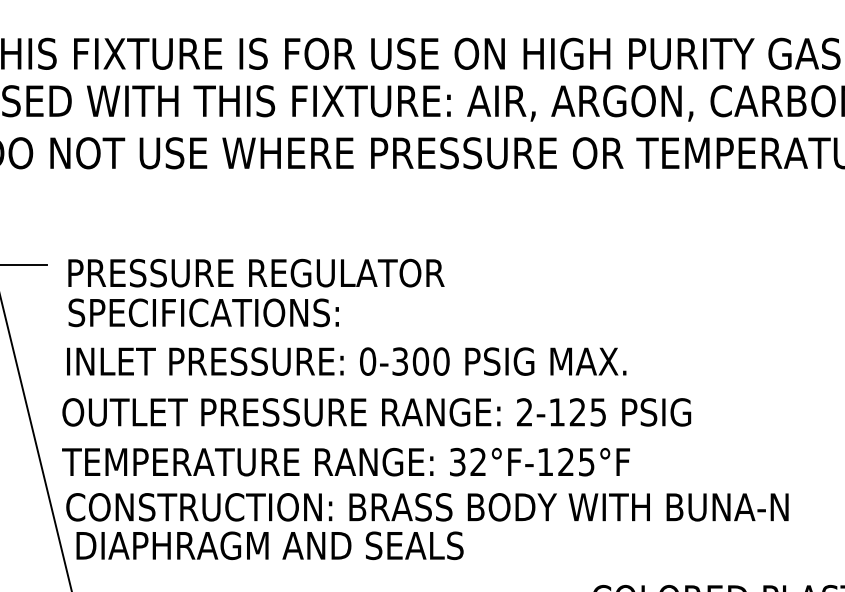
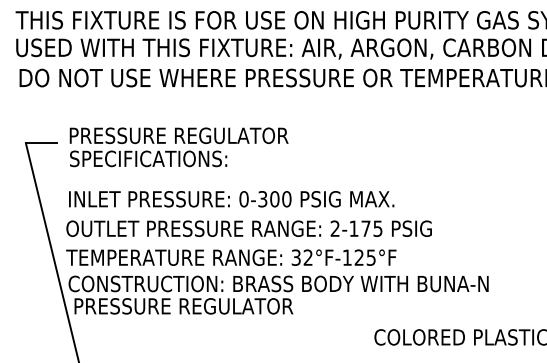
text: (255, 293) -> (178, 147), moved
text: (576, 411) -> (365, 228), 2-125 -> 2-175
text: (270, 546) -> (187, 306), DIAPHRAGM AND SEALS -> PRESSURE REGULATOR

